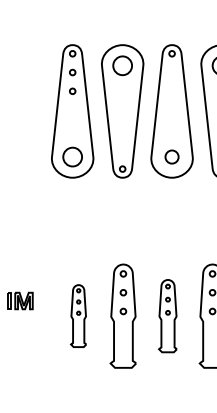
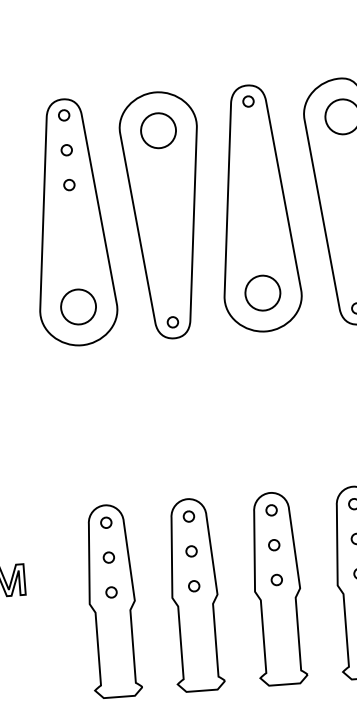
part: (171, 156) -> (261, 292), size x1.43
part: (78, 315) -> (111, 599), size x1.67
part: (167, 315) -> (276, 587), size x1.43

